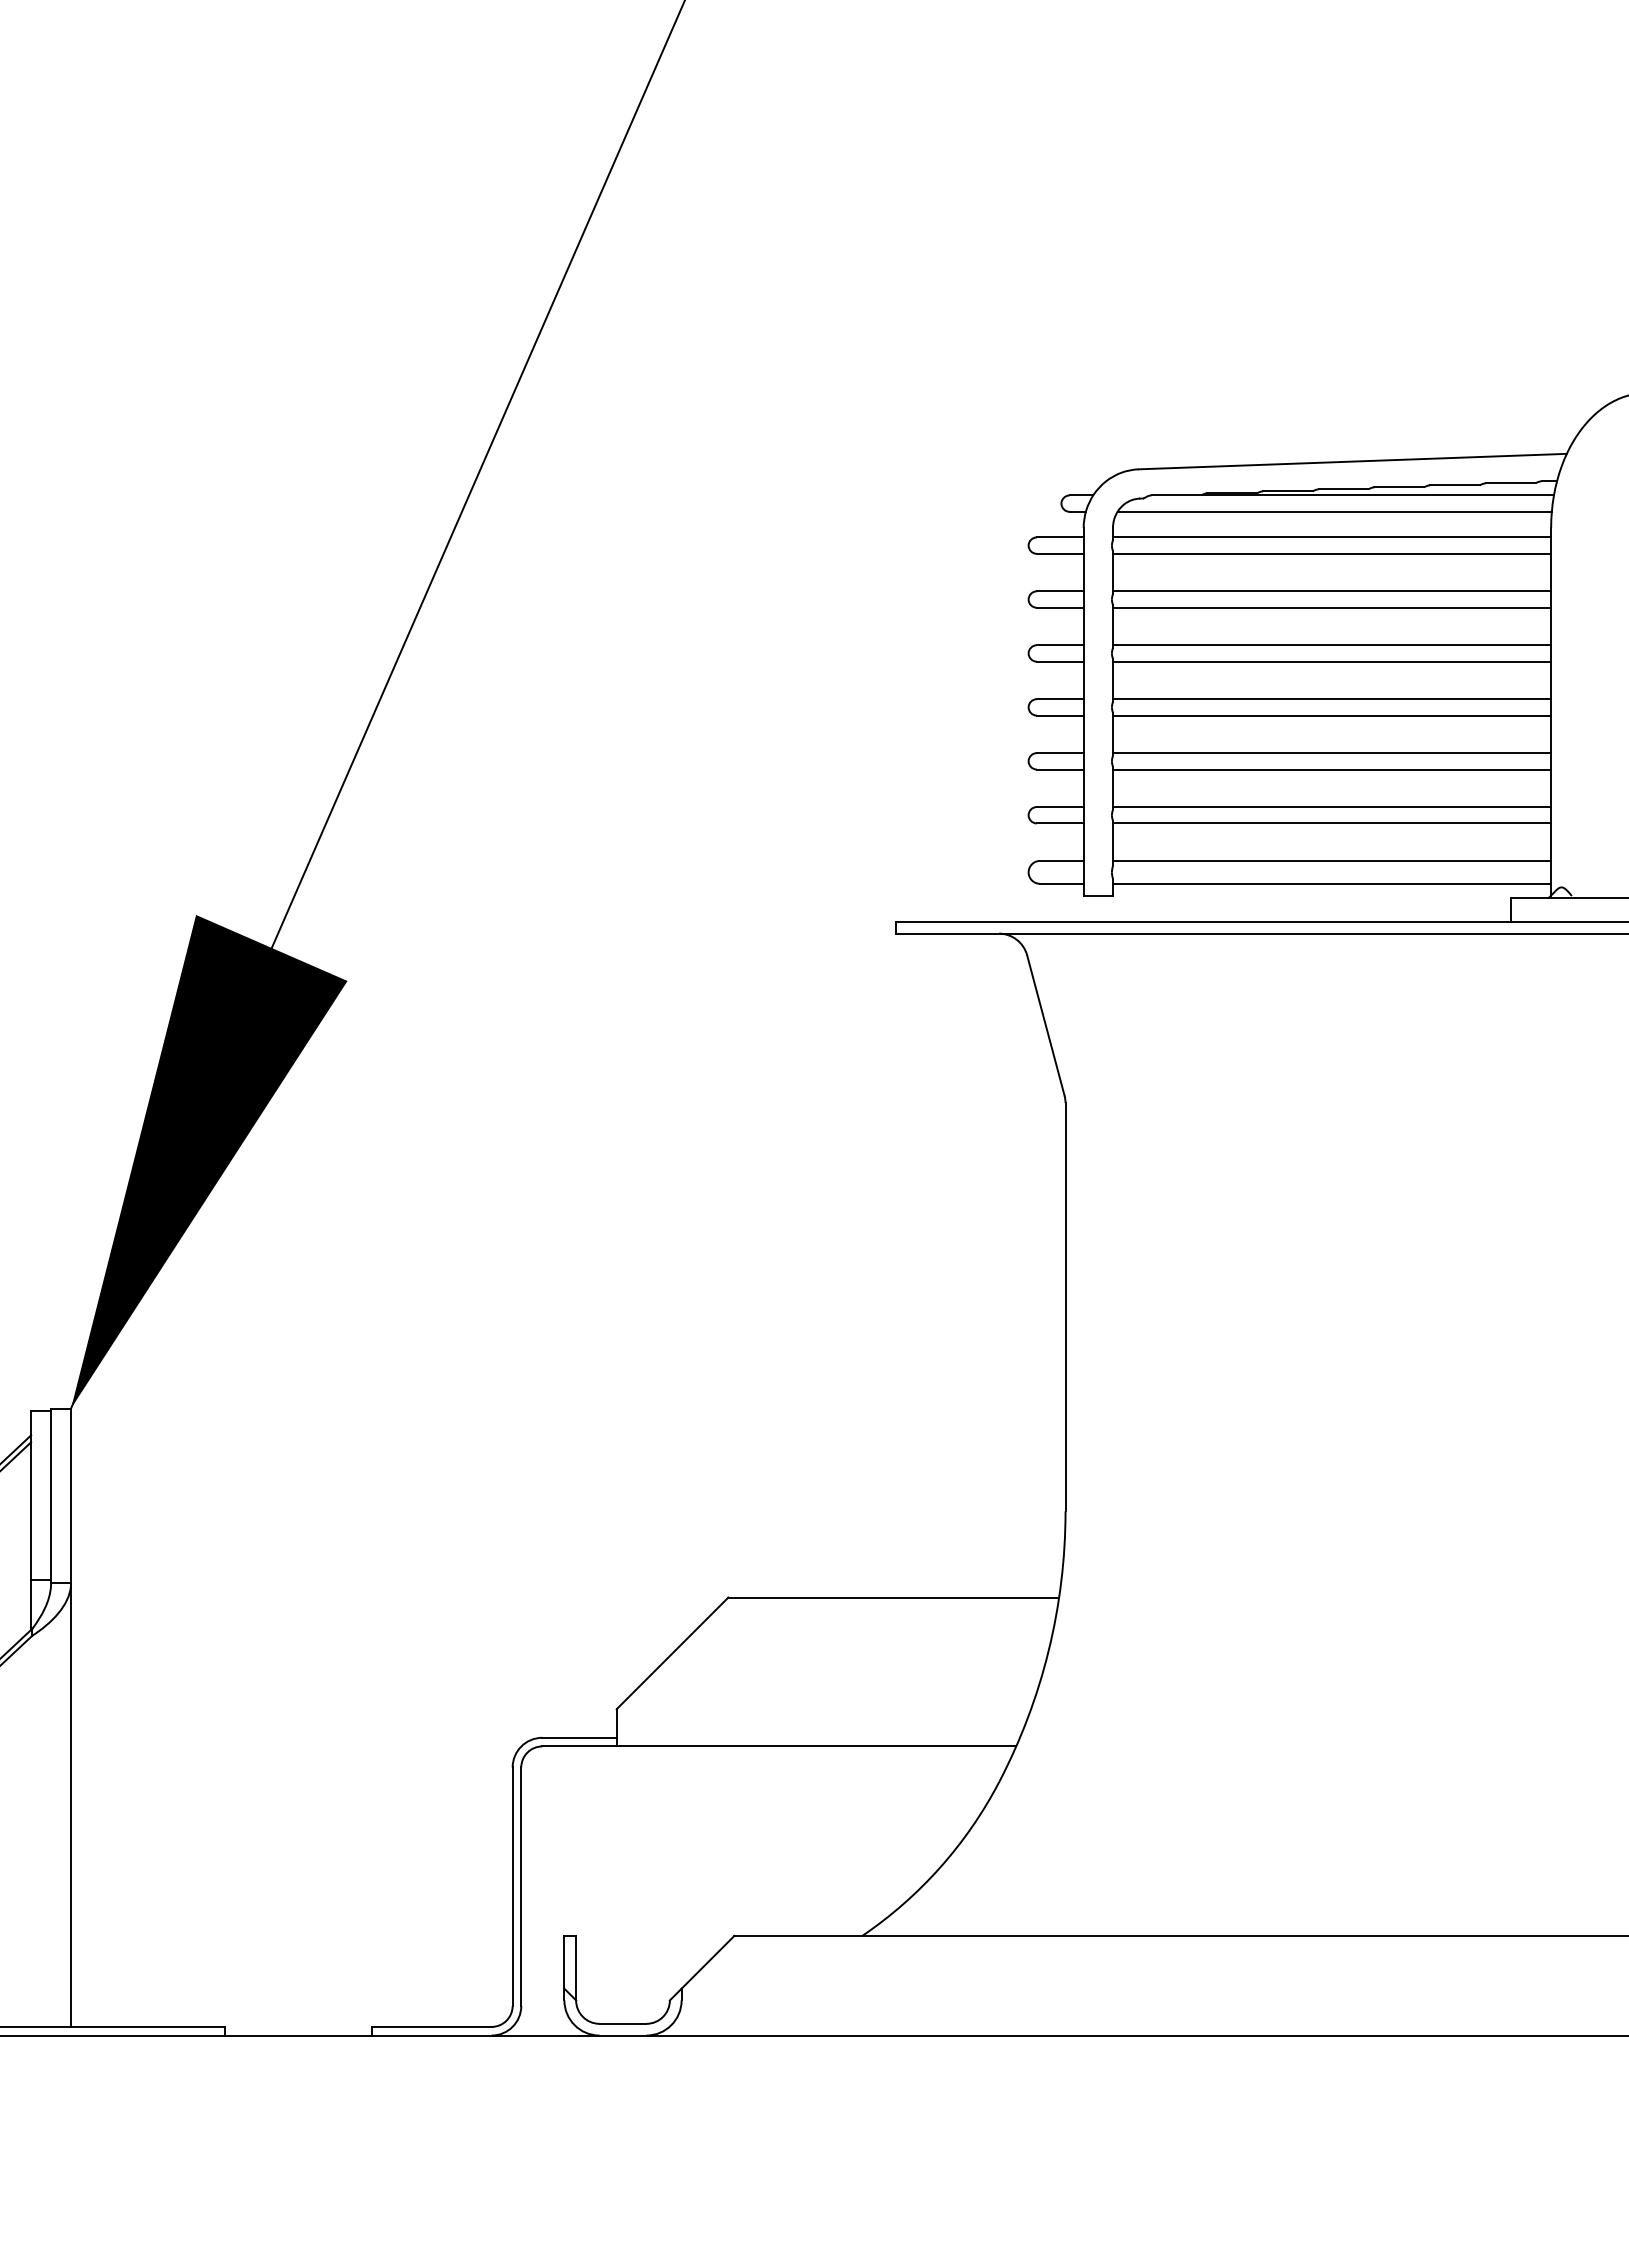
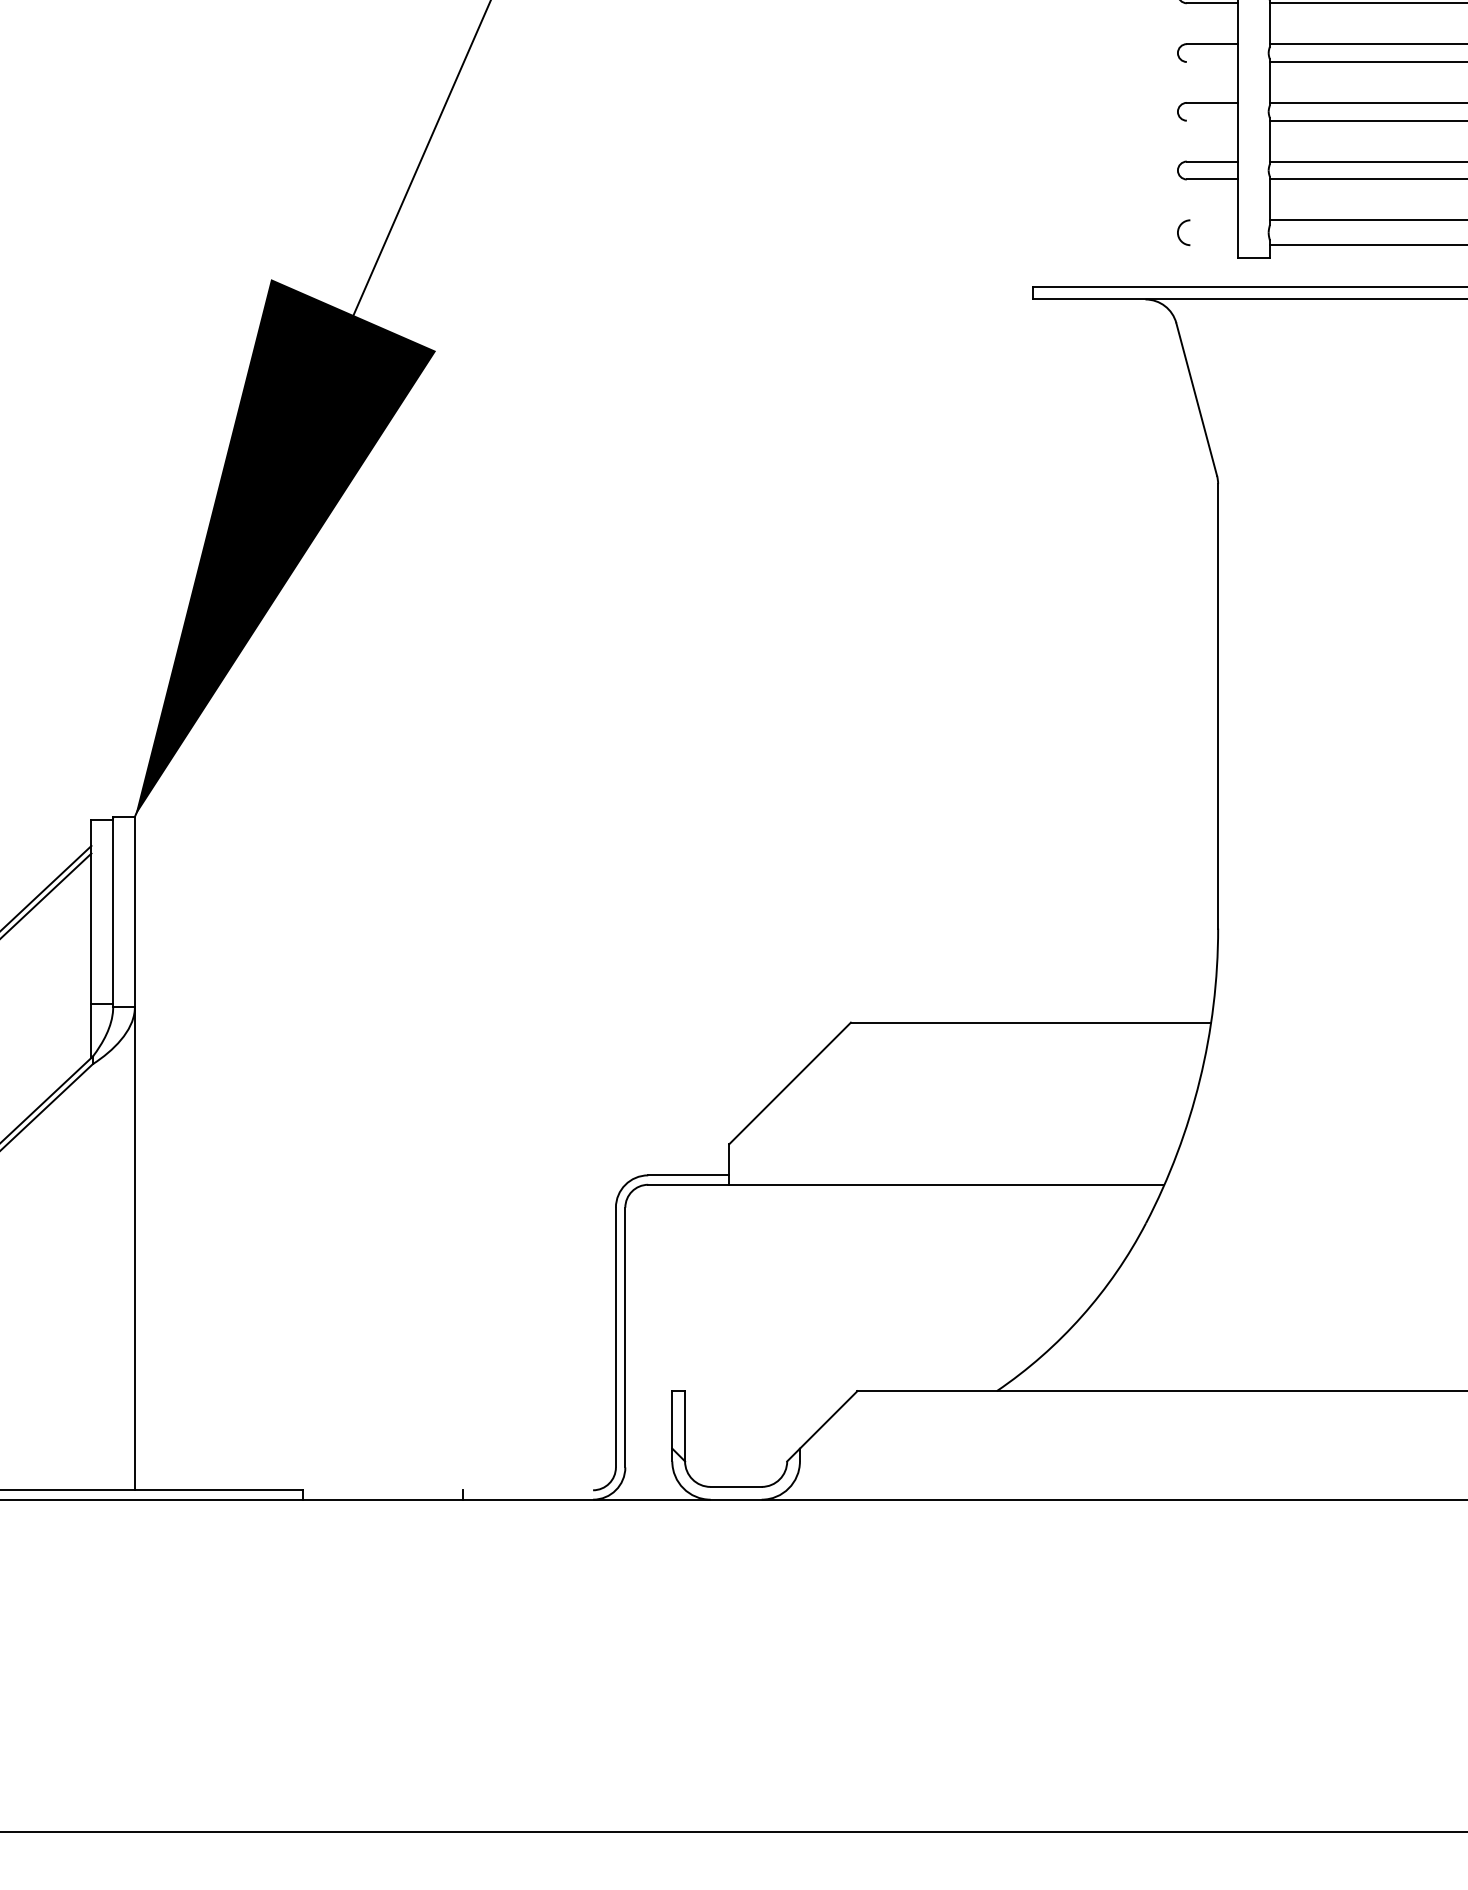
line: (1059, 715) -> (1211, 61), removed
line: (1059, 769) -> (1211, 120), removed
line: (1061, 860) -> (1213, 219), removed
line: (1061, 883) -> (1213, 244), removed
line: (431, 2026) -> (527, 1489), removed

